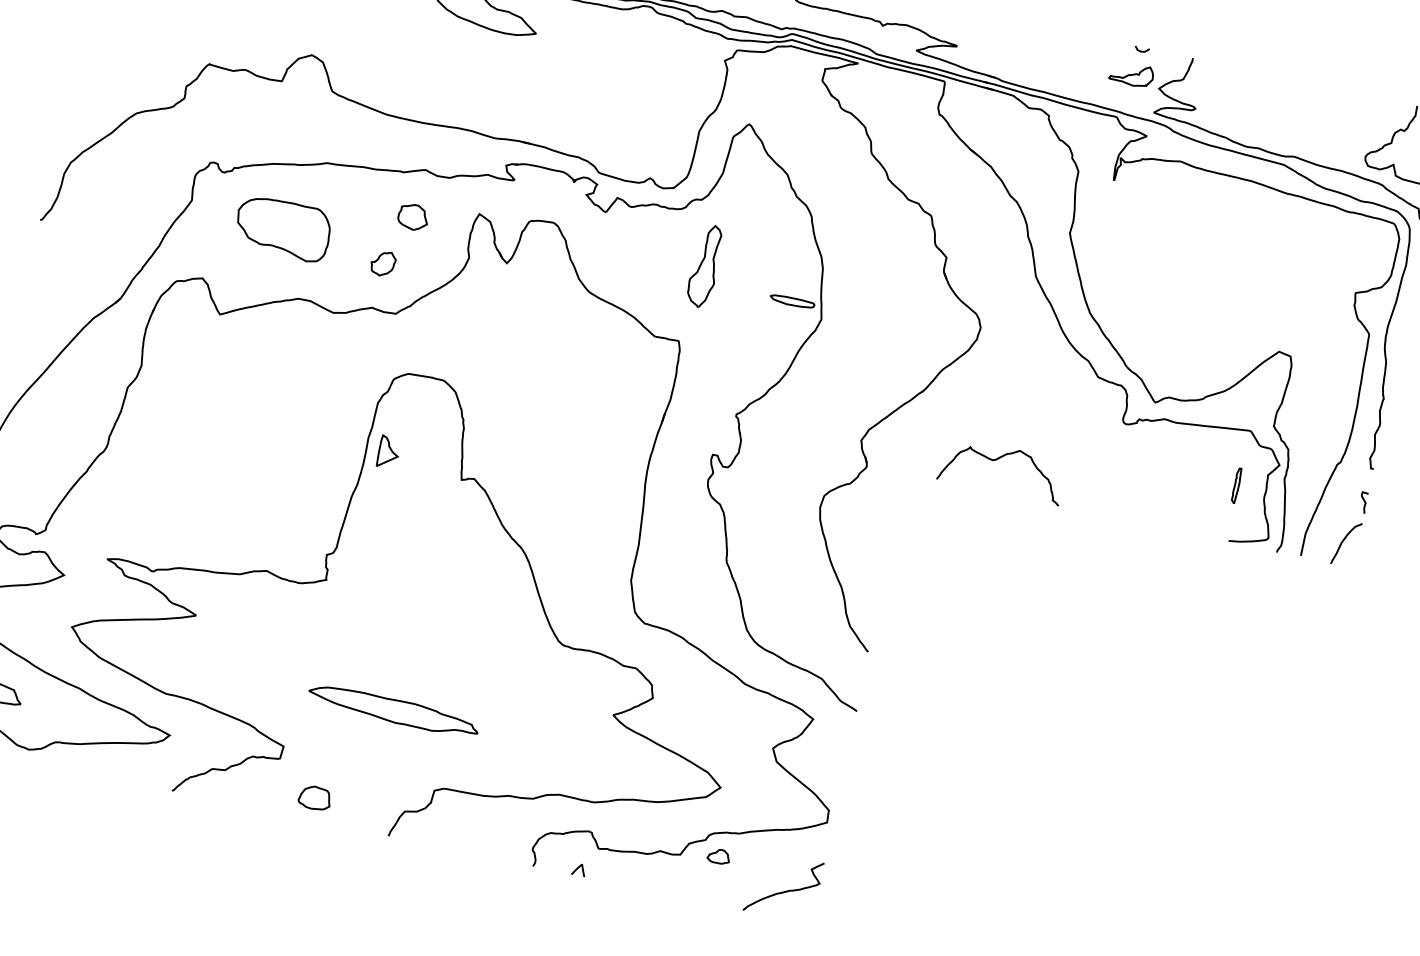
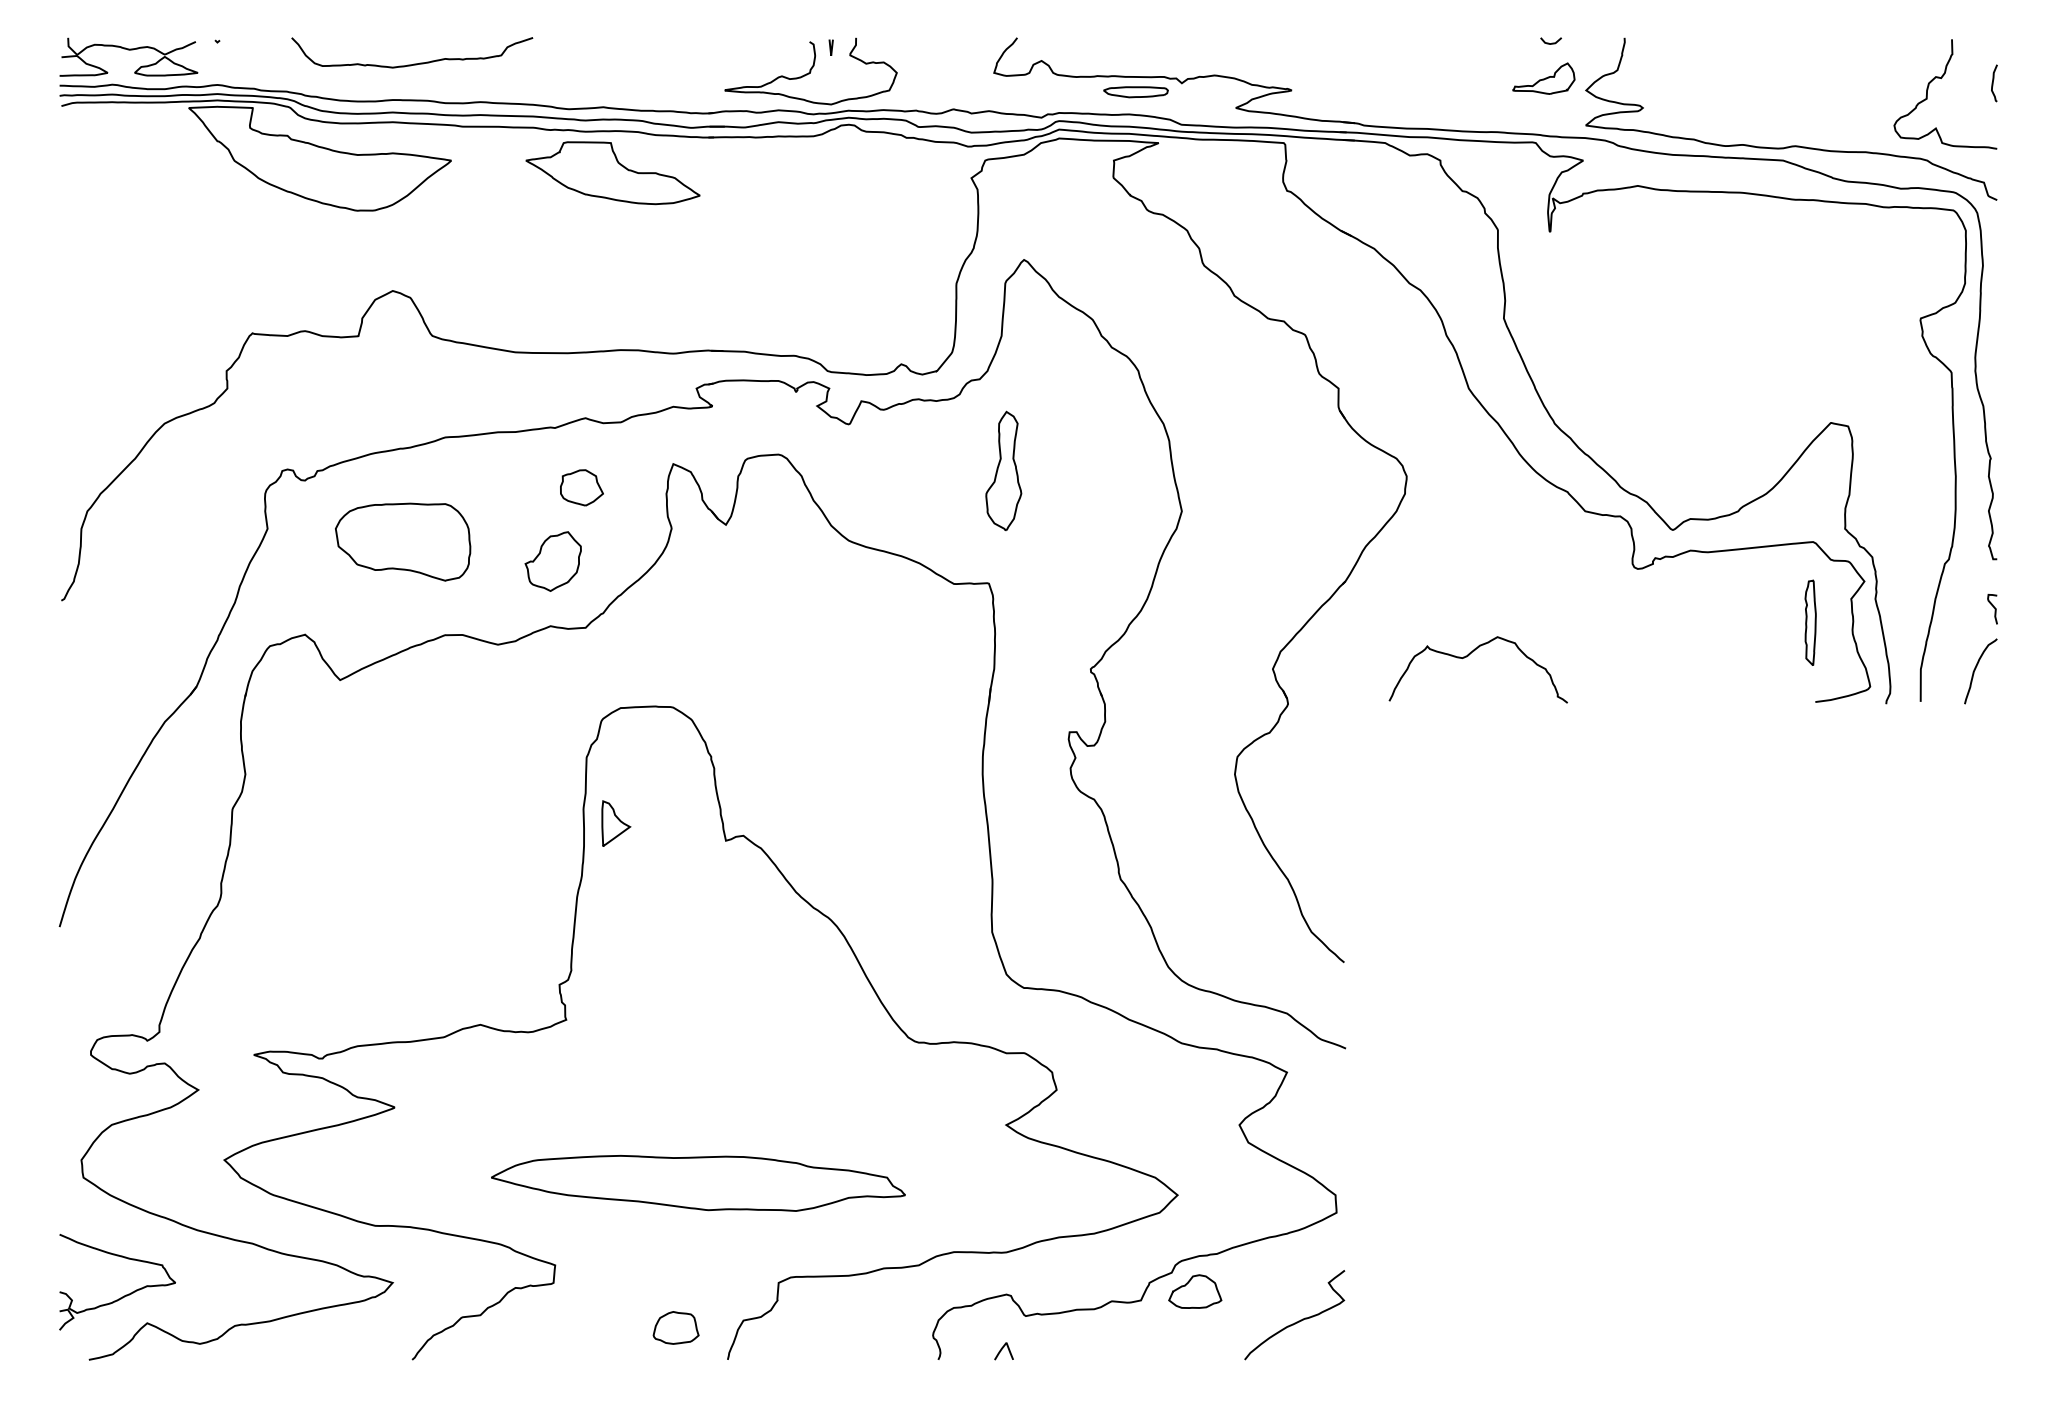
part: (382, 263) -> (552, 561), size x1.67
part: (791, 301) -> (1135, 92), moved
part: (1236, 485) -> (1810, 622), size x1.67
part: (393, 711) -> (698, 1183), size x1.67
part: (314, 797) -> (675, 1327), moved
part: (719, 856) -> (1195, 1291), size x1.67

